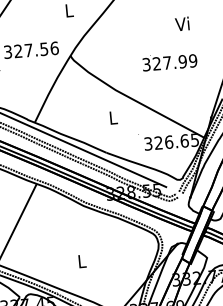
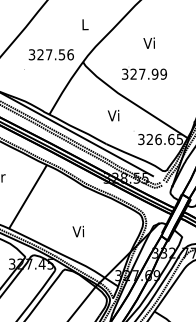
text: (181, 23) -> (148, 42), moved
text: (169, 61) -> (144, 73), moved
text: (112, 117) -> (113, 115), L -> Vi
text: (81, 261) -> (78, 231), L -> Vi

